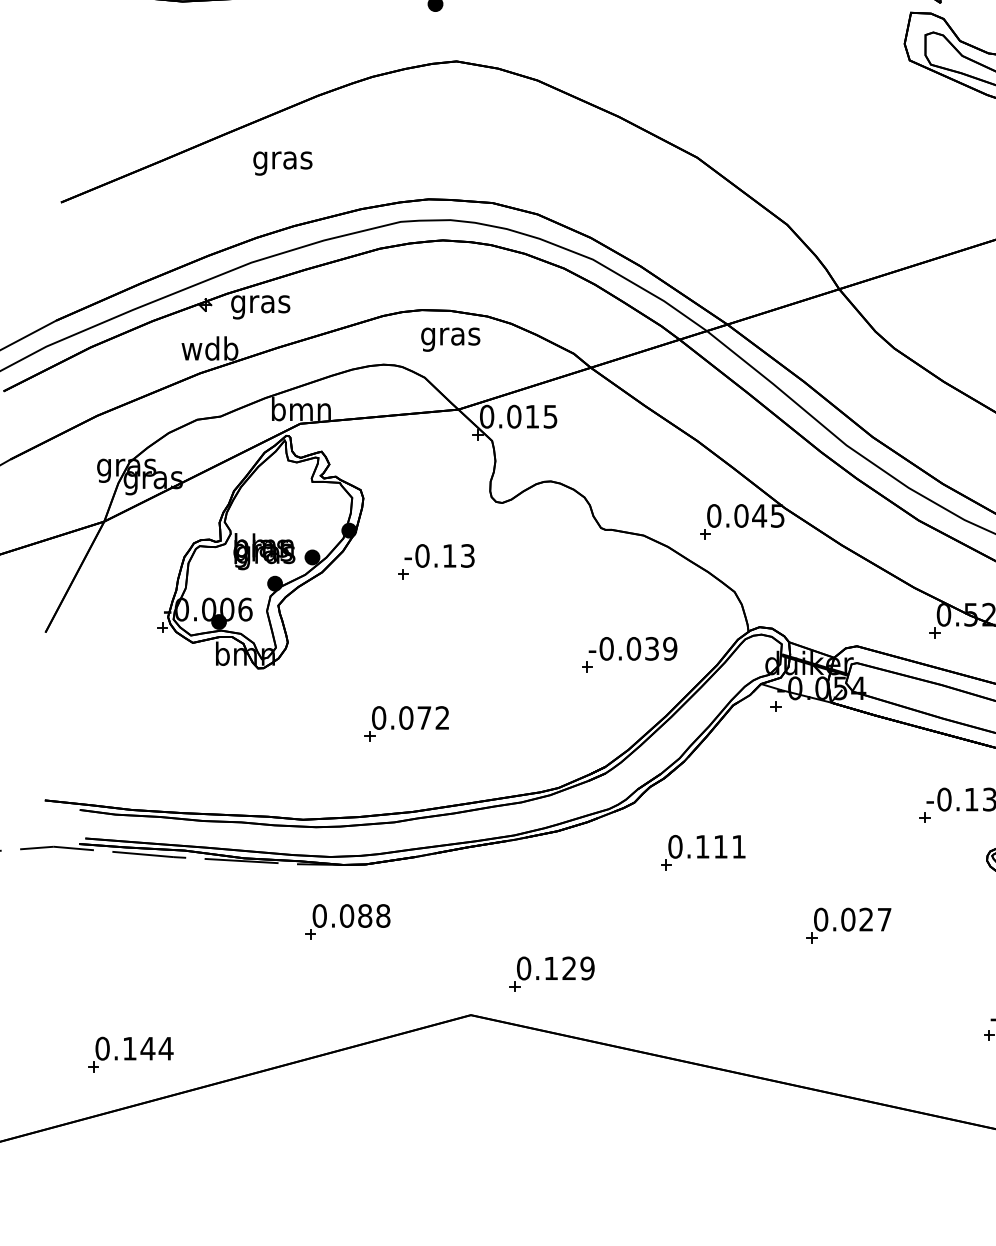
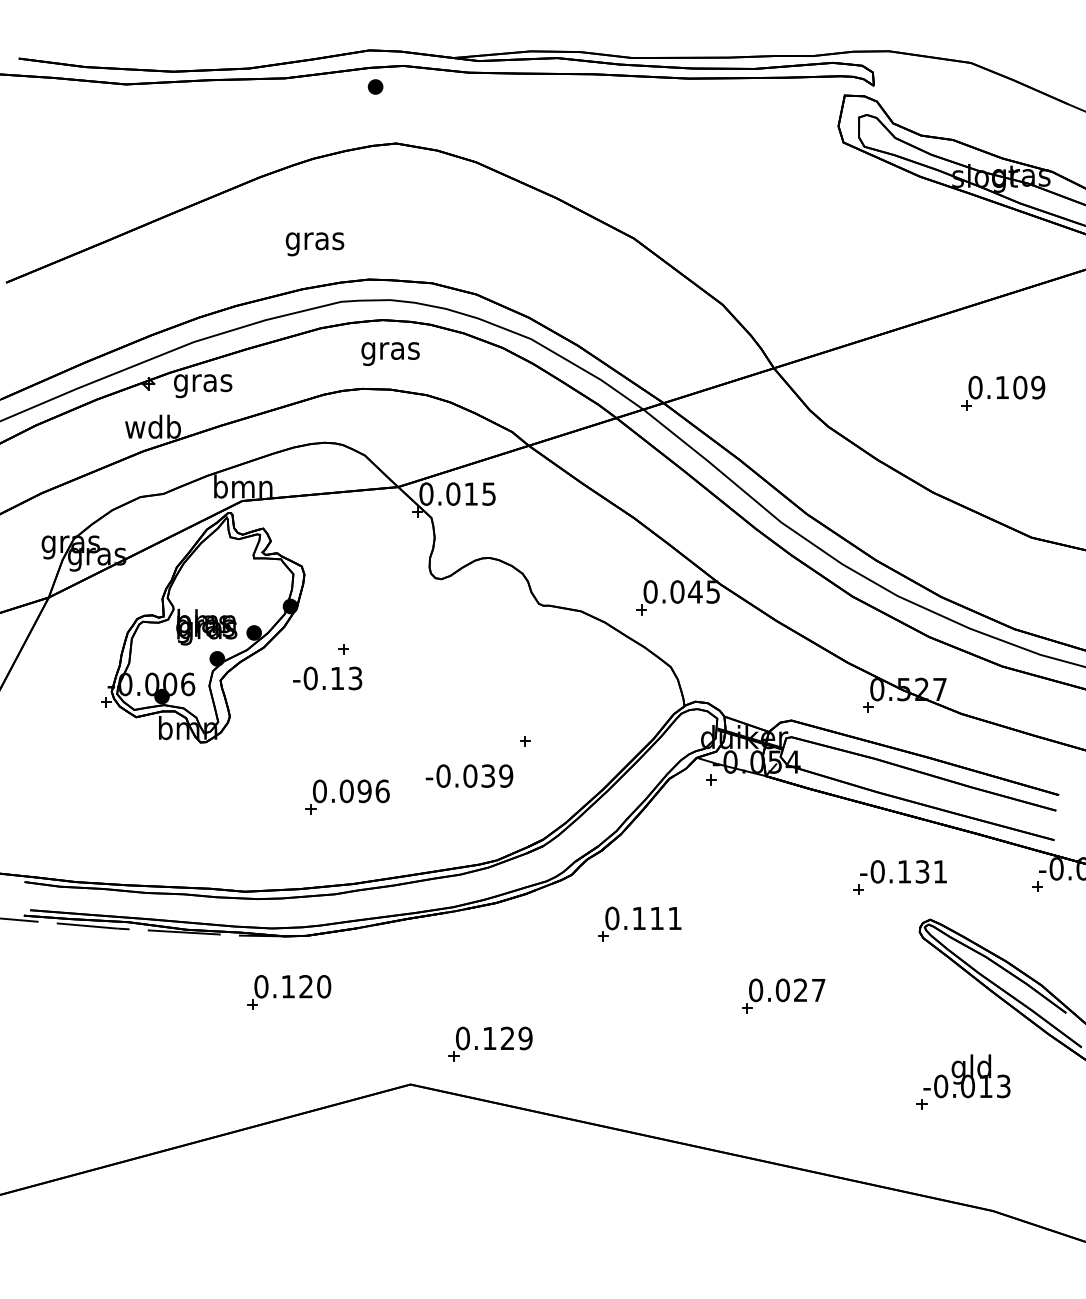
text: (282, 163) -> (314, 244), moved
text: (450, 340) -> (390, 354), moved
text: (439, 555) -> (327, 678), moved
text: (633, 648) -> (469, 775), moved
text: (433, 718) -> (373, 791), 0.072 -> 0.096
text: (365, 915) -> (306, 986), 0.088 -> 0.120
part: (131, 1054) -> (75, 1123), removed

